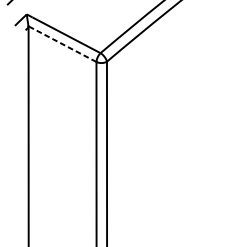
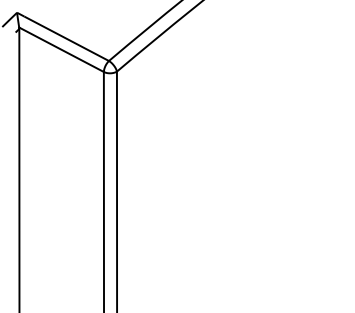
line: (62, 43) -> (61, 49), dashed -> solid

